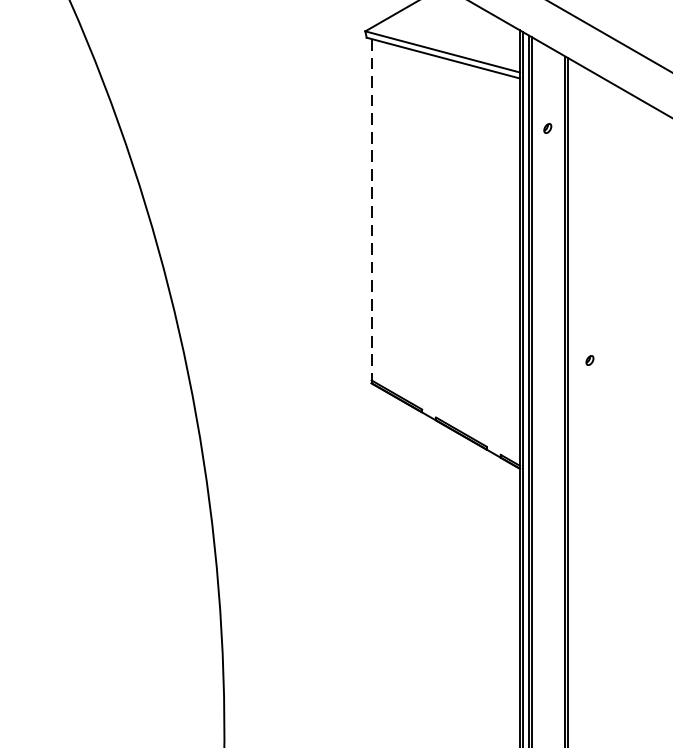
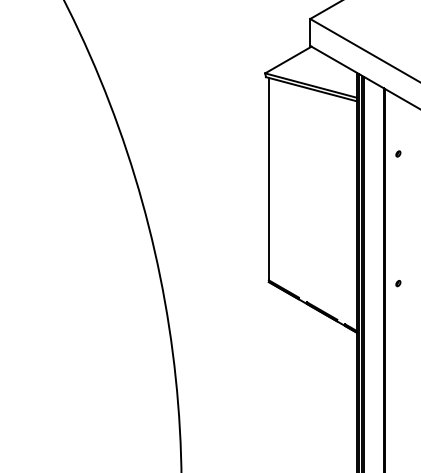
part: (547, 127) -> (398, 153), moved
line: (370, 212) -> (268, 180), dashed -> solid
part: (590, 360) -> (398, 283), moved

